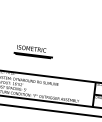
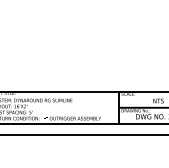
part: (33, 51) -> (35, 62), removed

